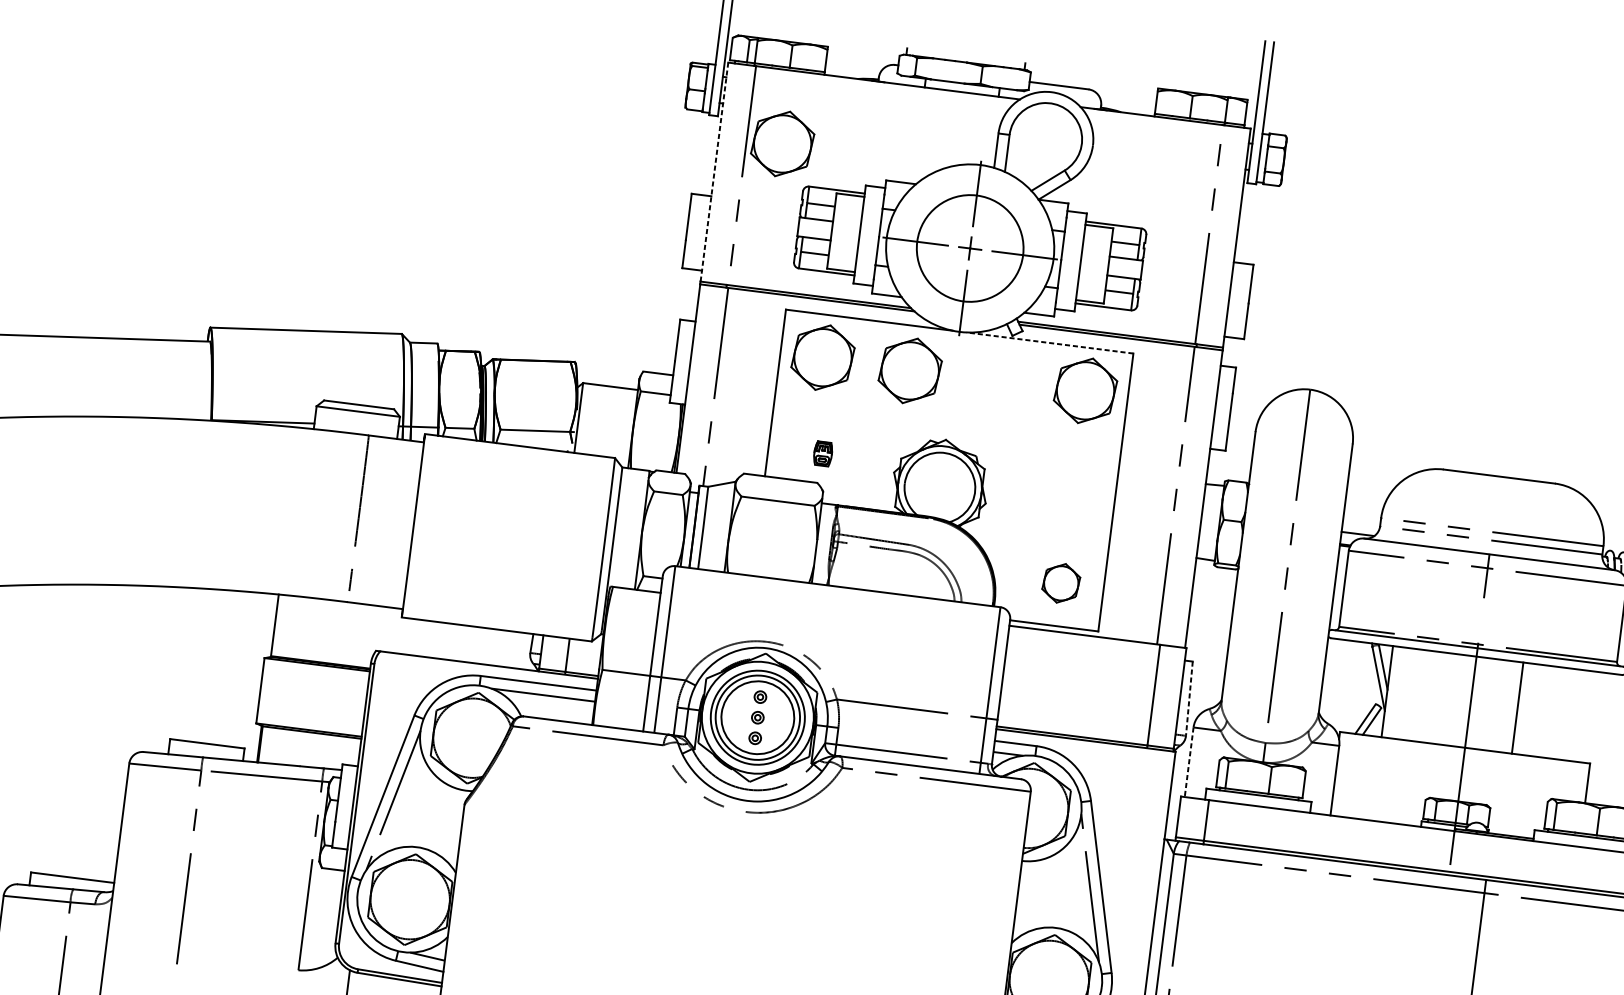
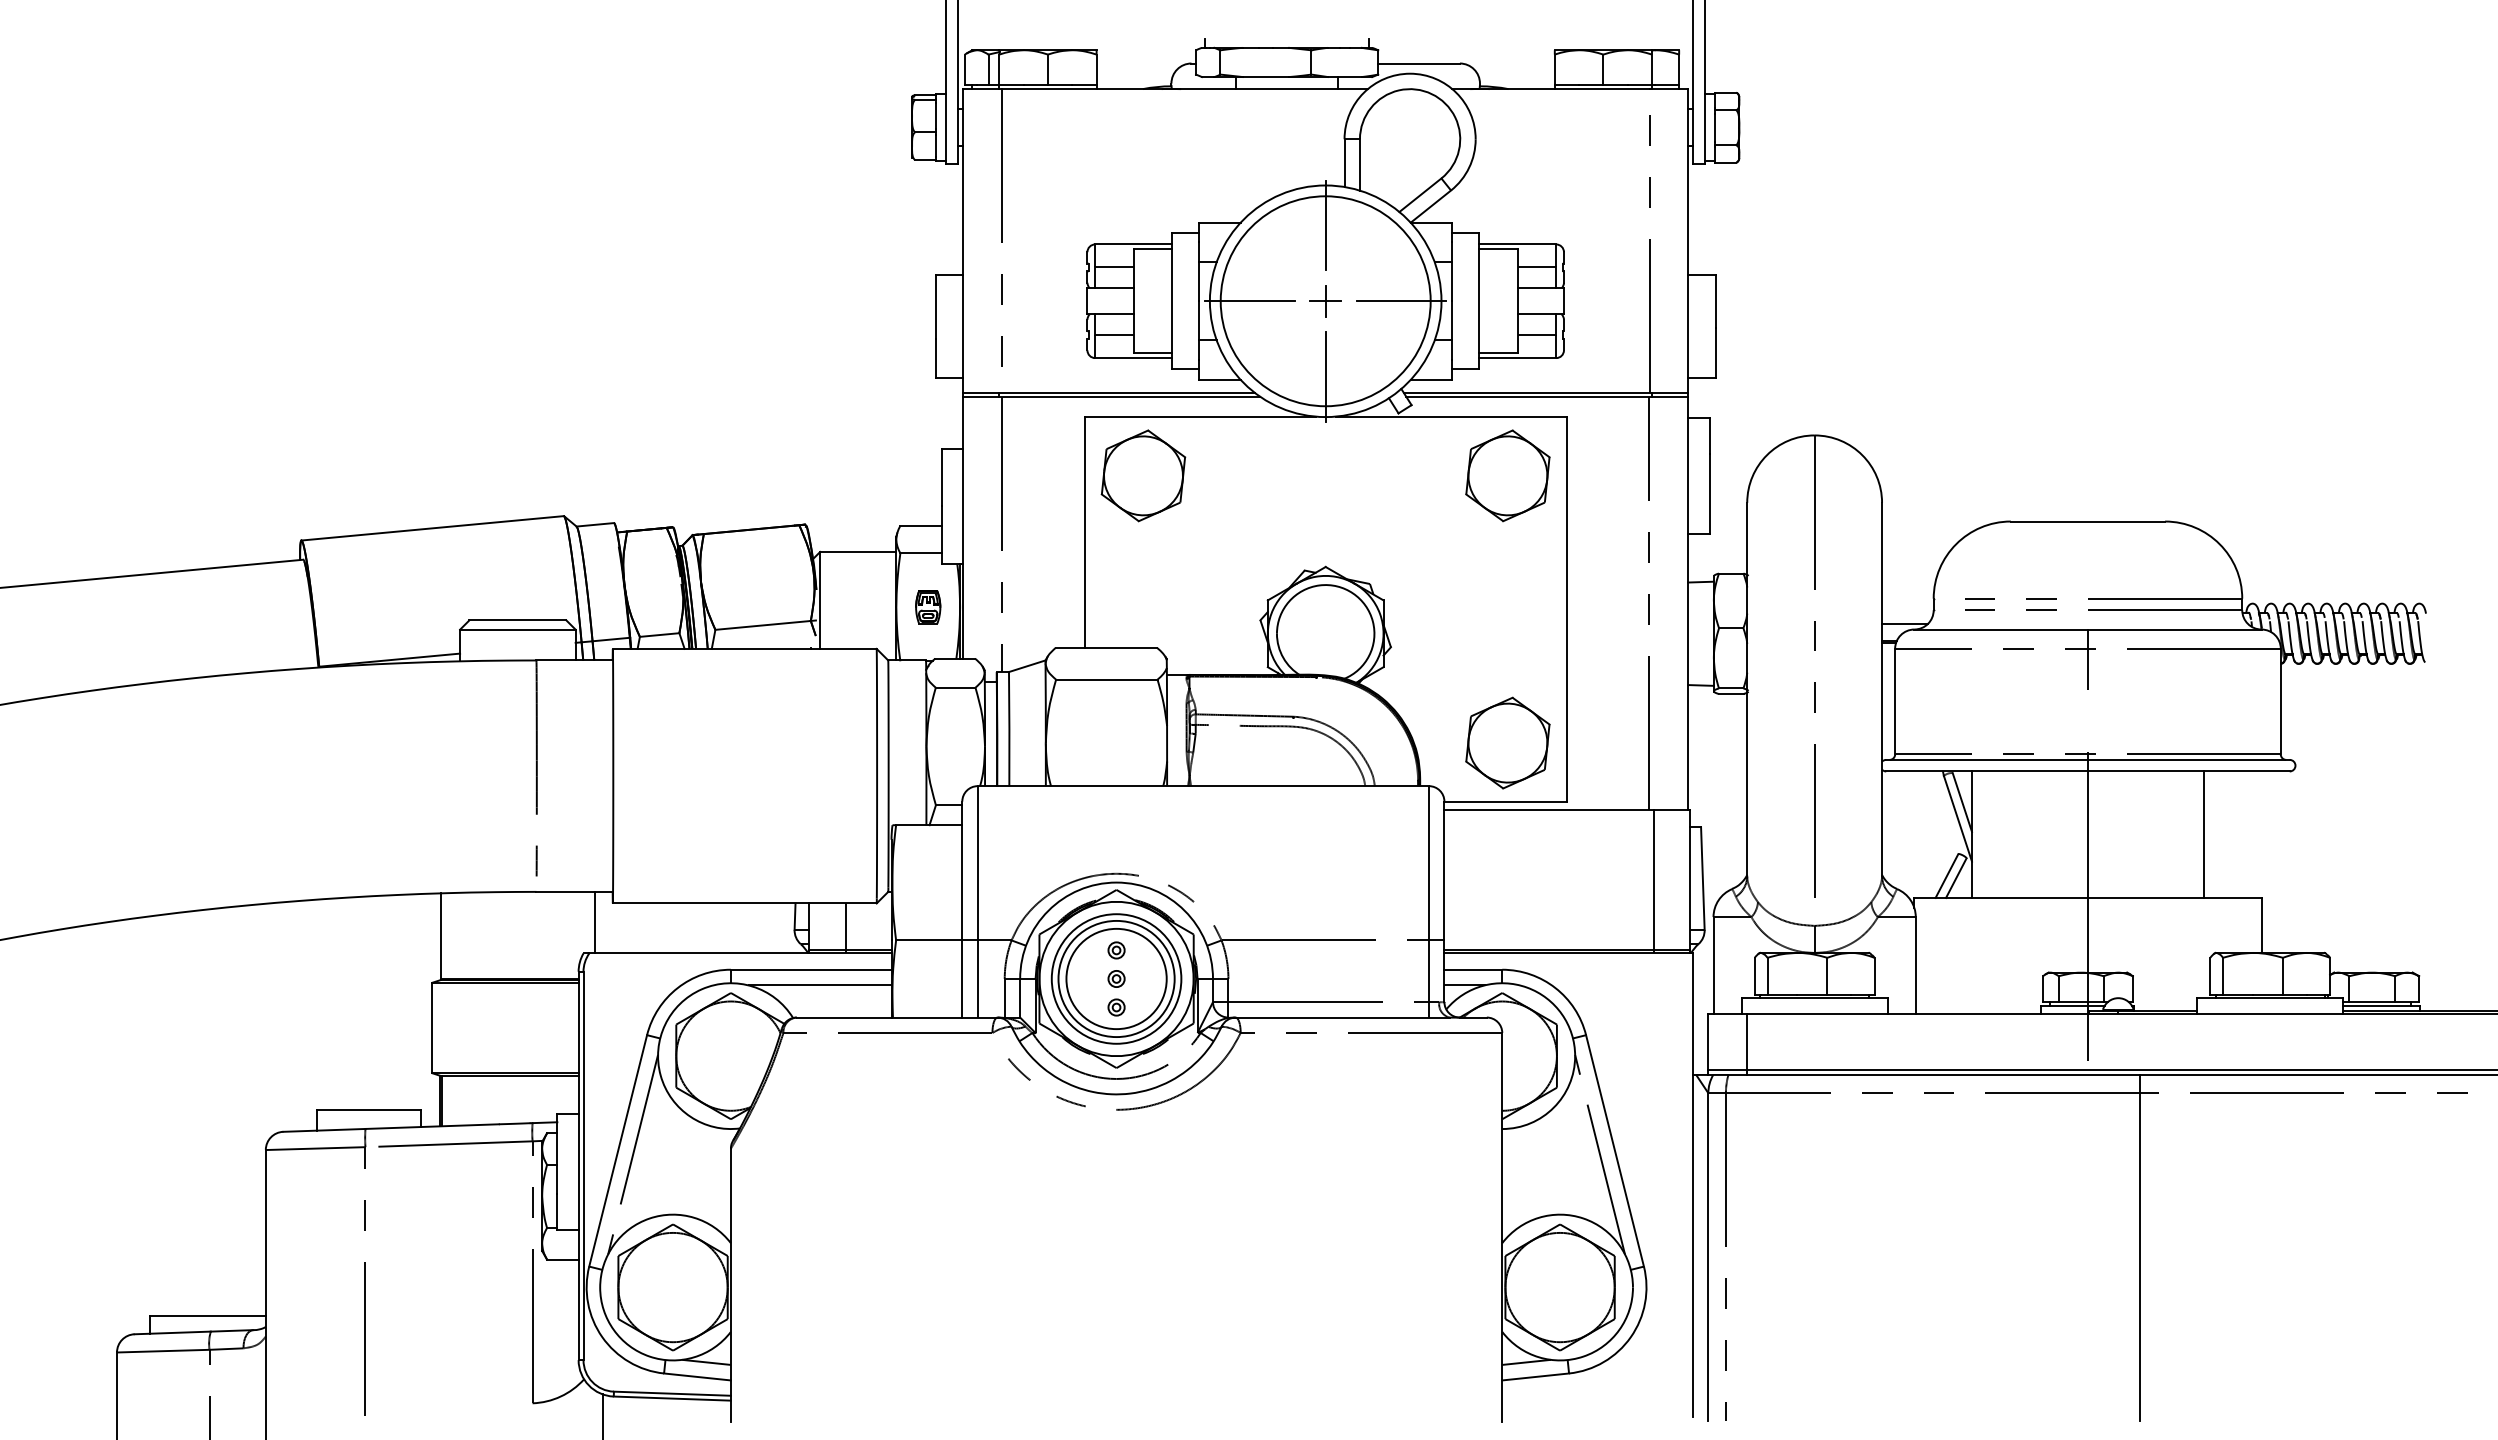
part: (782, 143) -> (1051, 190), removed
line: (714, 172) -> (963, 241), dashed -> solid
circle: (970, 248) -> (1325, 301), size x1.43
line: (1050, 342) -> (1451, 416), dashed -> solid
part: (909, 370) -> (1264, 478), removed
part: (823, 454) -> (928, 607), moved
part: (1061, 582) -> (1507, 742), size x1.67
line: (386, 629) -> (594, 922), added
line: (1189, 699) -> (1702, 879), dashed -> solid
line: (1517, 707) -> (2203, 834), moved
line: (1189, 762) -> (1713, 965), dashed -> solid

